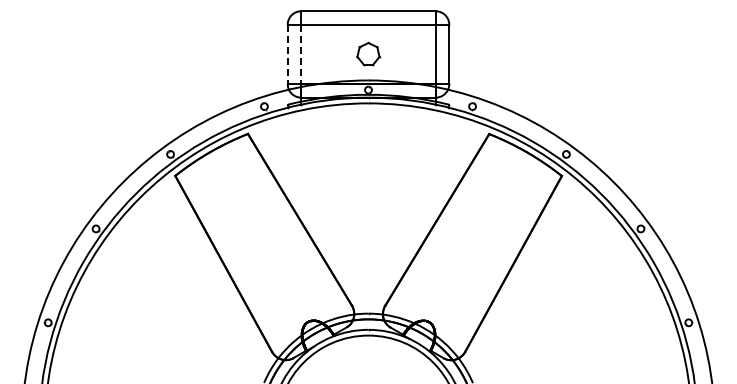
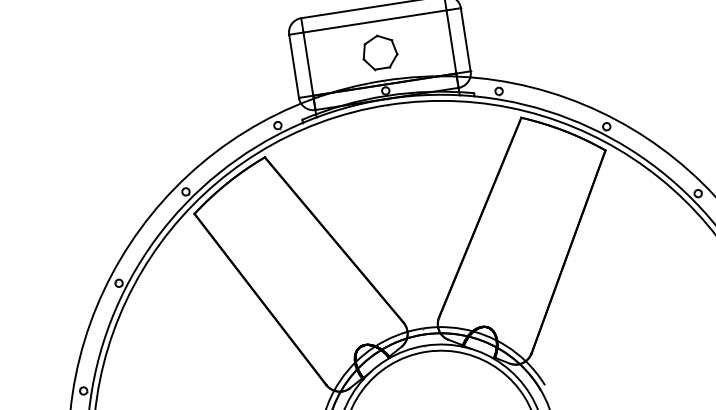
part: (368, 53) -> (379, 52), size x1.43
line: (287, 54) -> (293, 66), dashed -> solid
line: (301, 54) -> (308, 64), dashed -> solid

